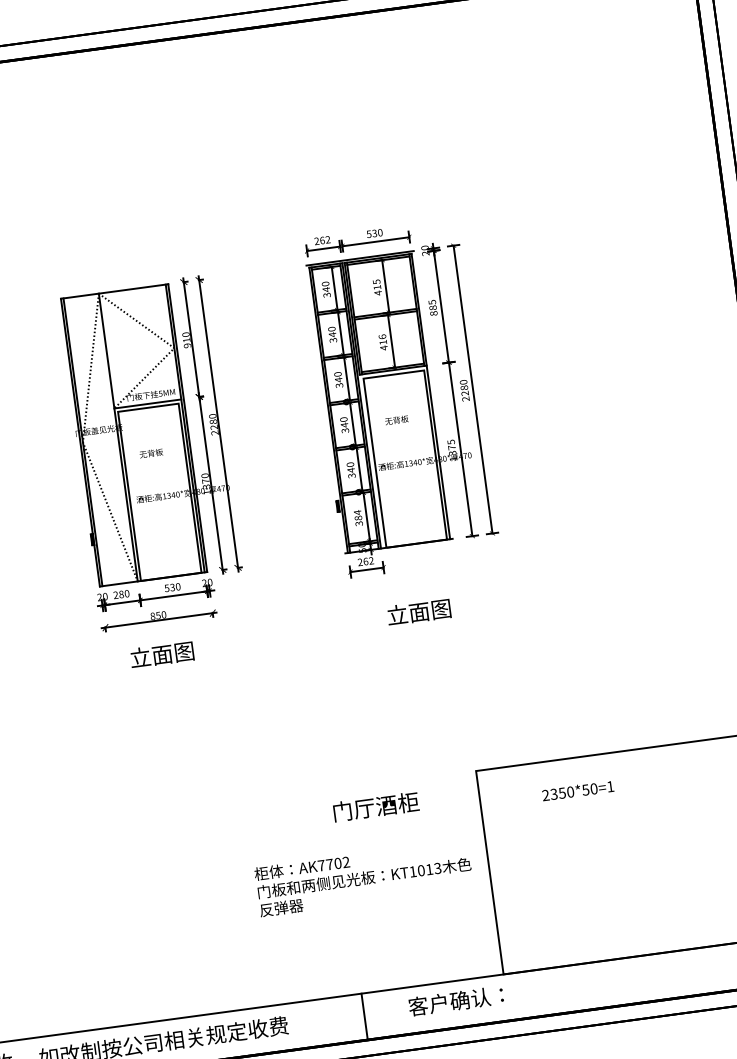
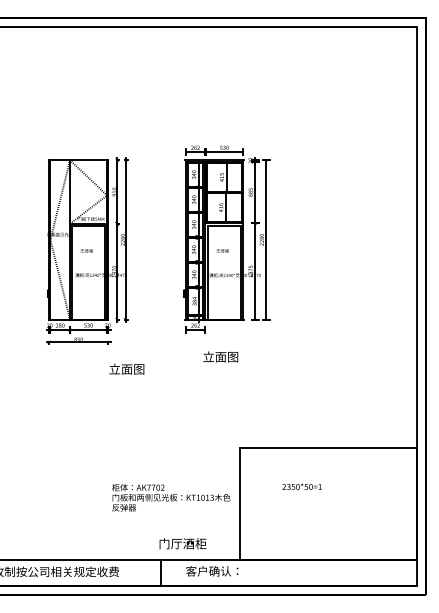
text: (161, 653) -> (126, 368), moved
text: (576, 790) -> (301, 486), moved
text: (375, 806) -> (182, 543), moved

